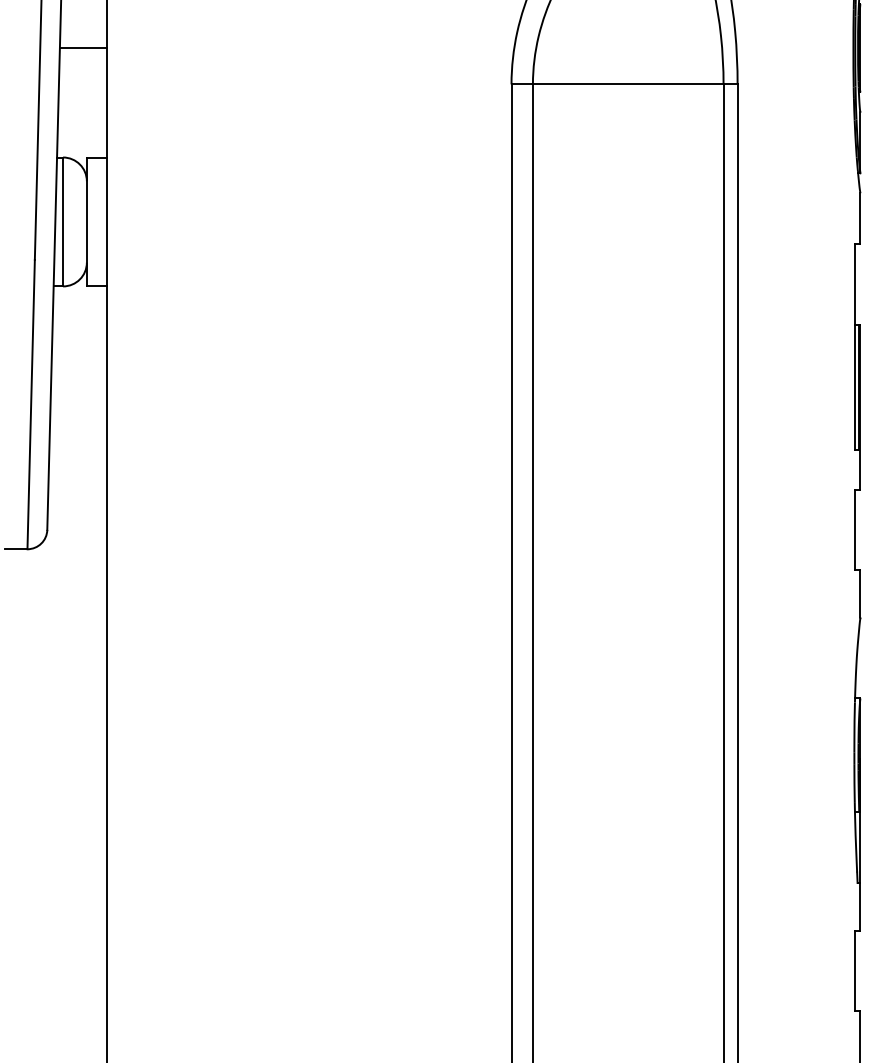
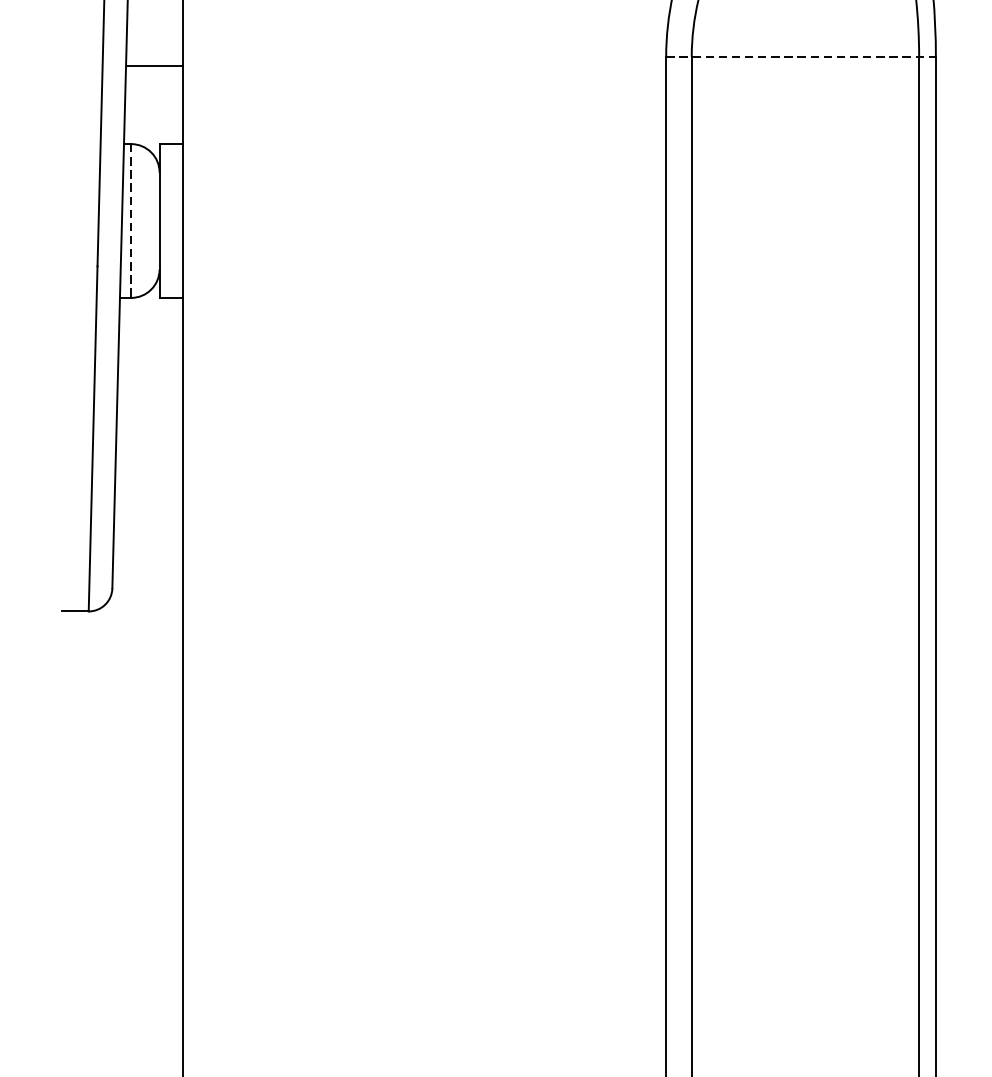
line: (82, 48) -> (154, 66), moved
line: (625, 84) -> (802, 57), solid -> dashed
line: (63, 222) -> (131, 221), solid -> dashed

